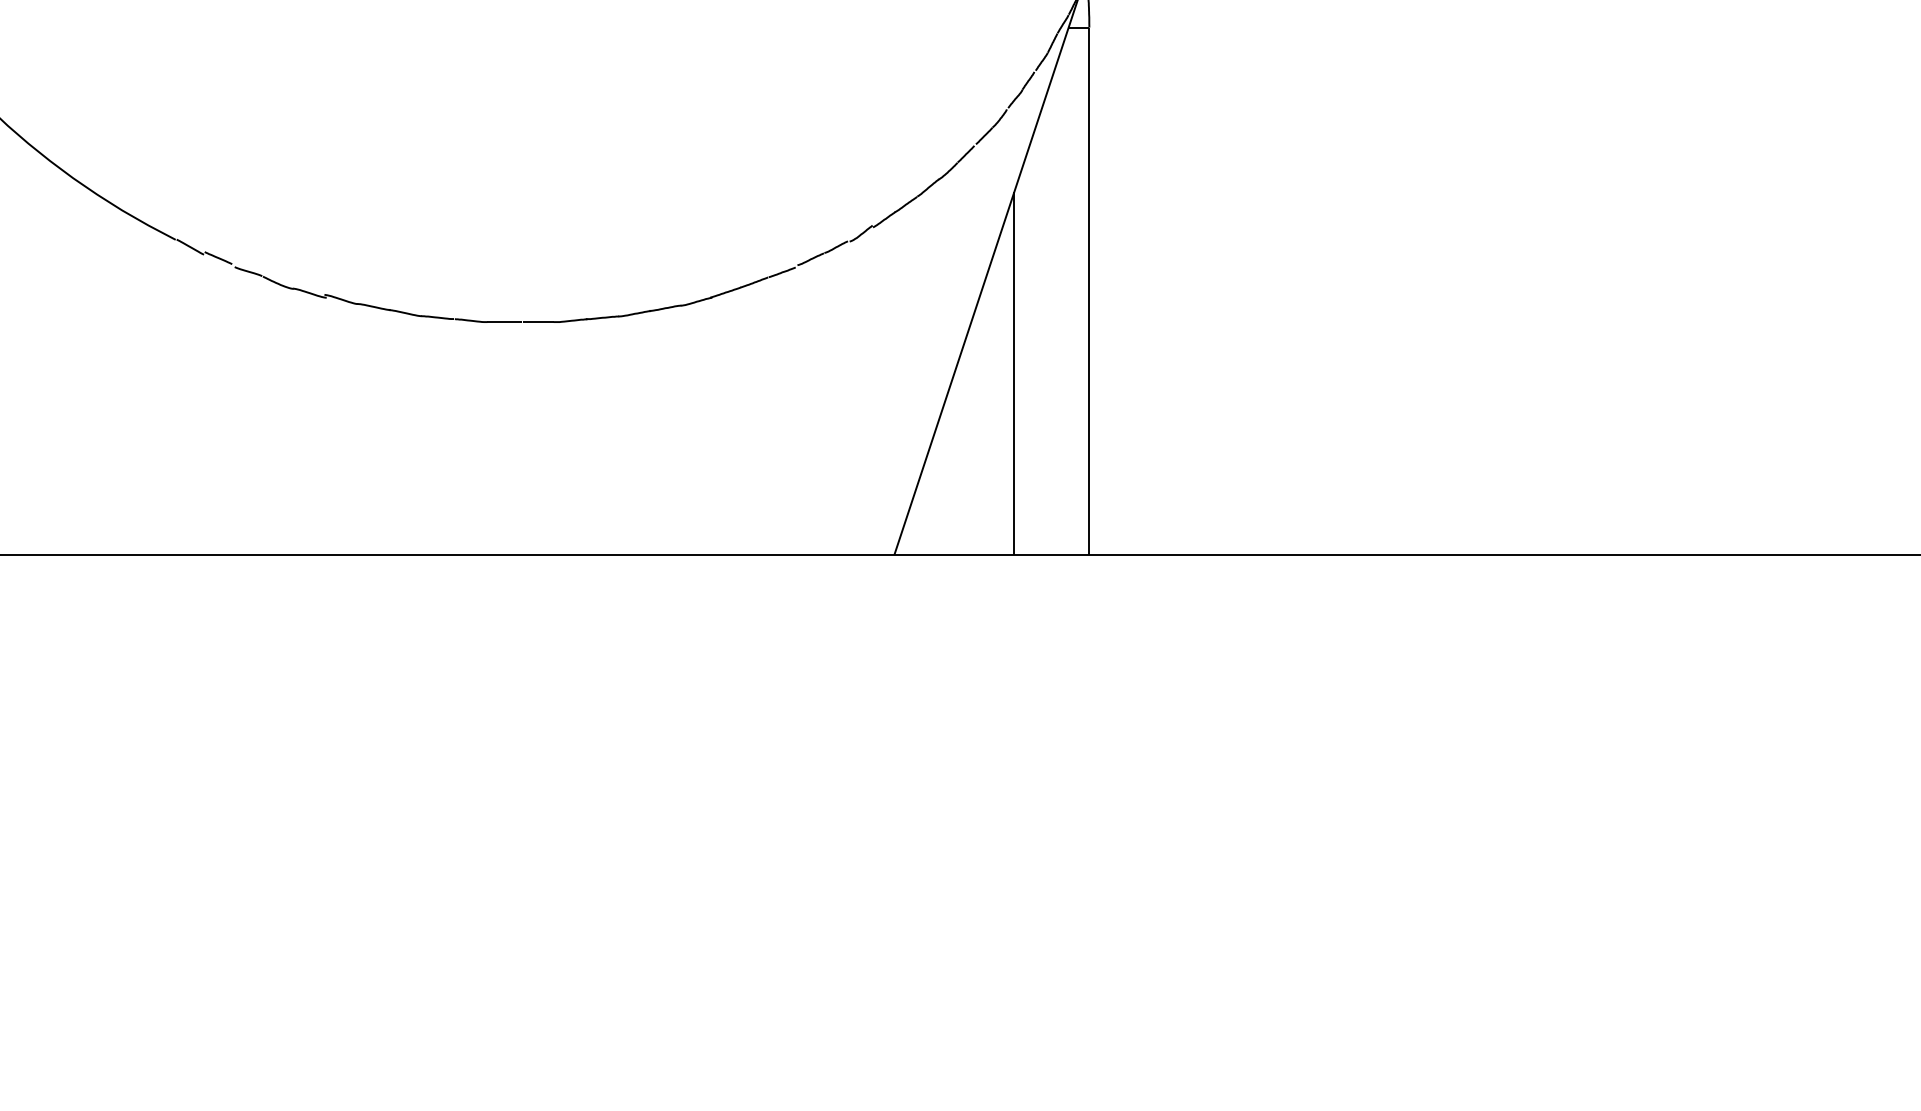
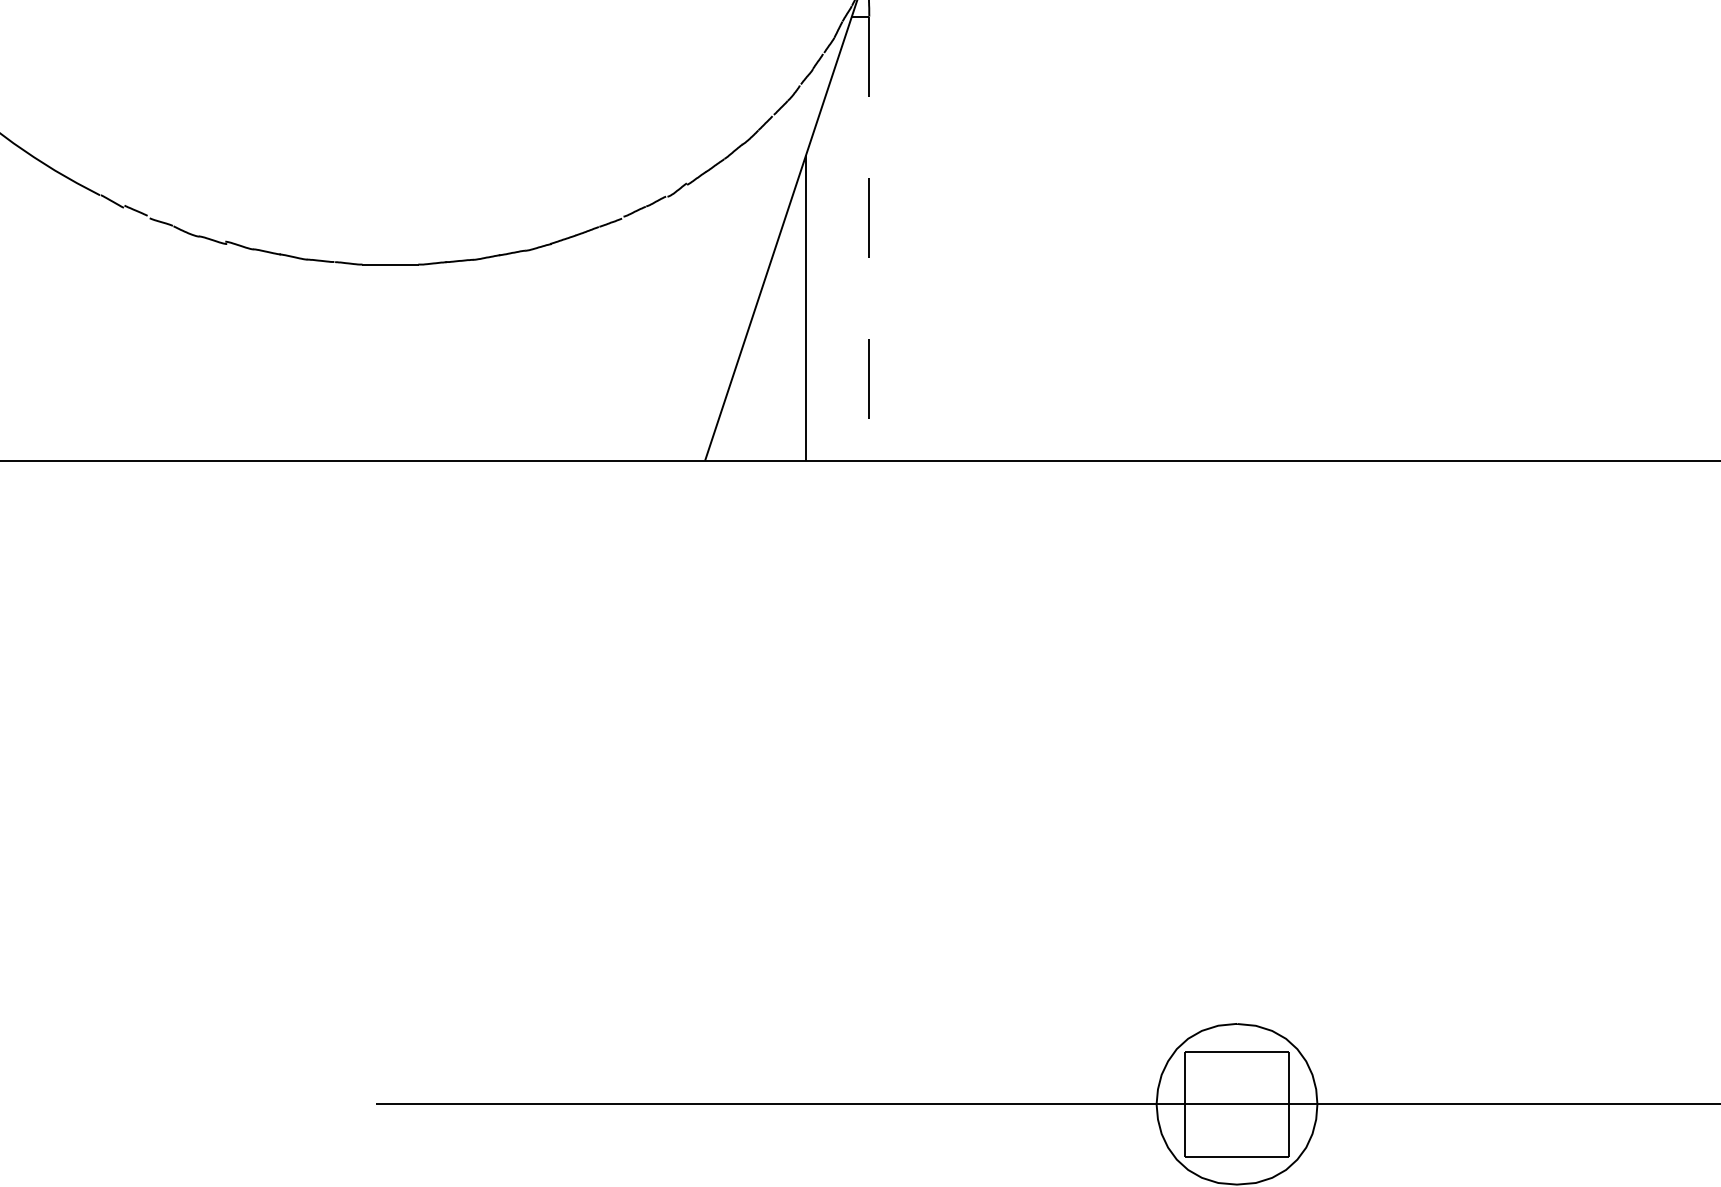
line: (1089, 292) -> (869, 239), solid -> dashed

